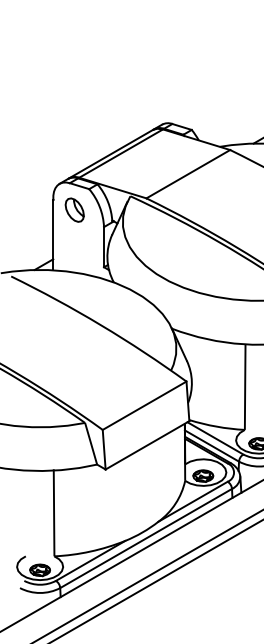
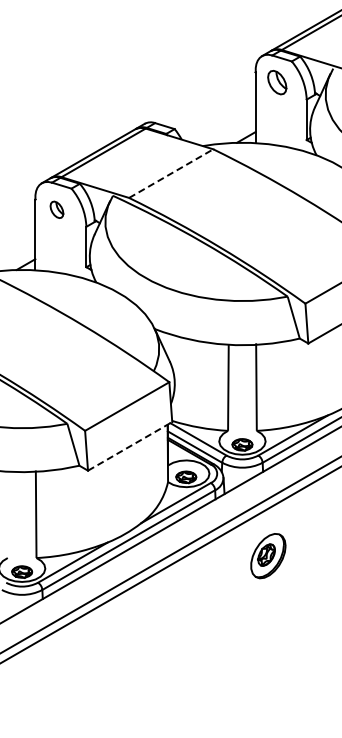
line: (188, 174) -> (171, 173), solid -> dashed
part: (74, 209) -> (56, 209), size x0.7
line: (147, 445) -> (130, 446), solid -> dashed

